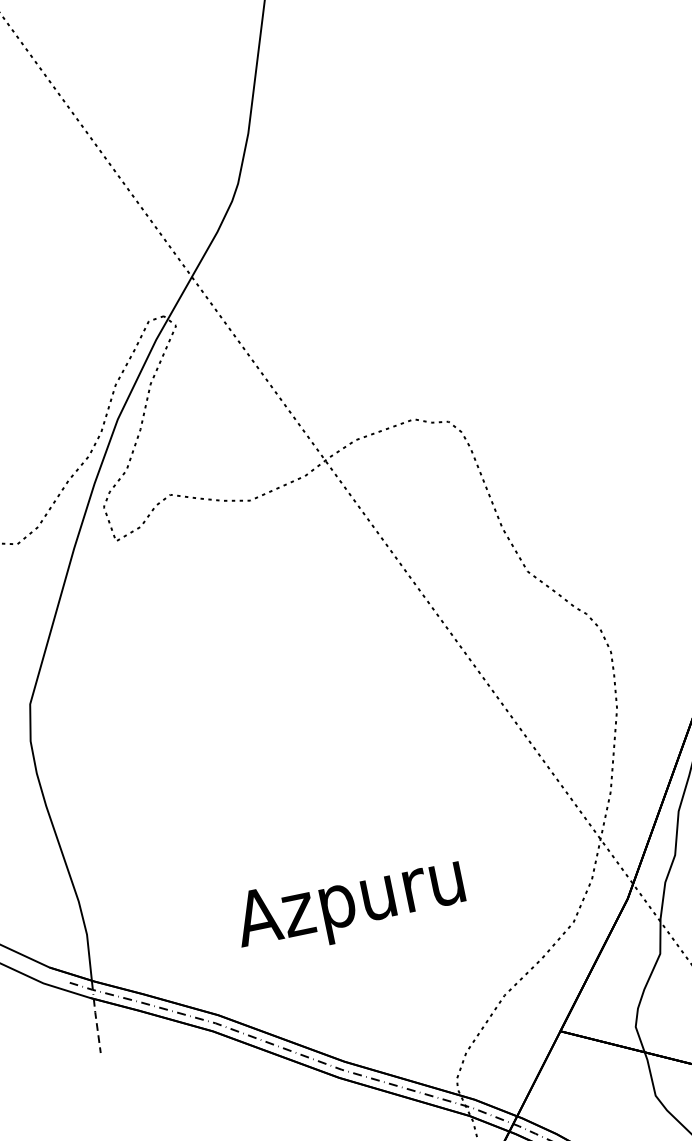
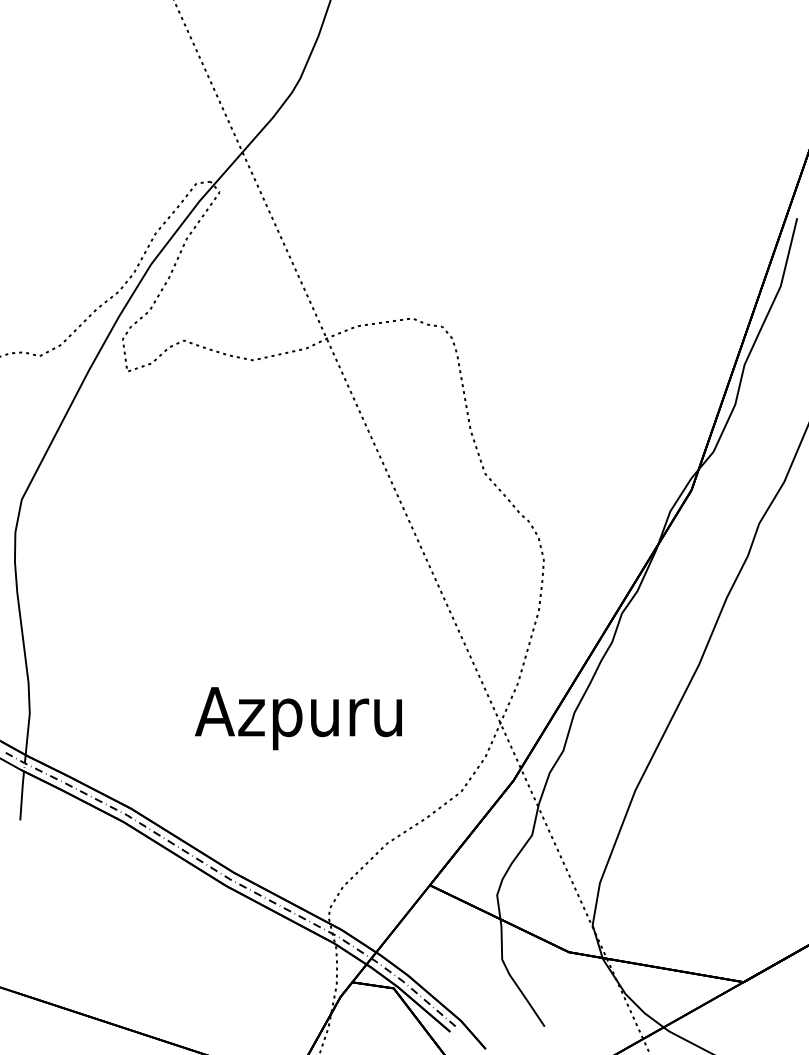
text: (350, 905) -> (298, 718), moved
line: (97, 1025) -> (22, 795), dashed -> solid

